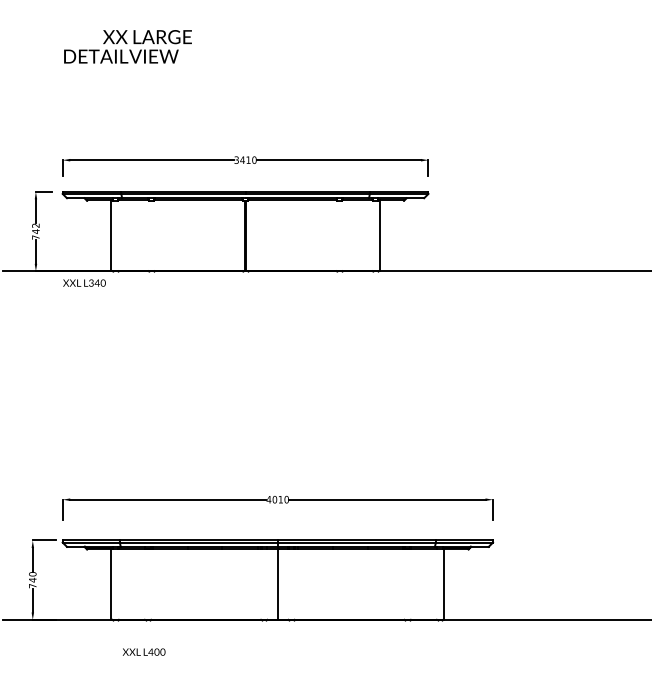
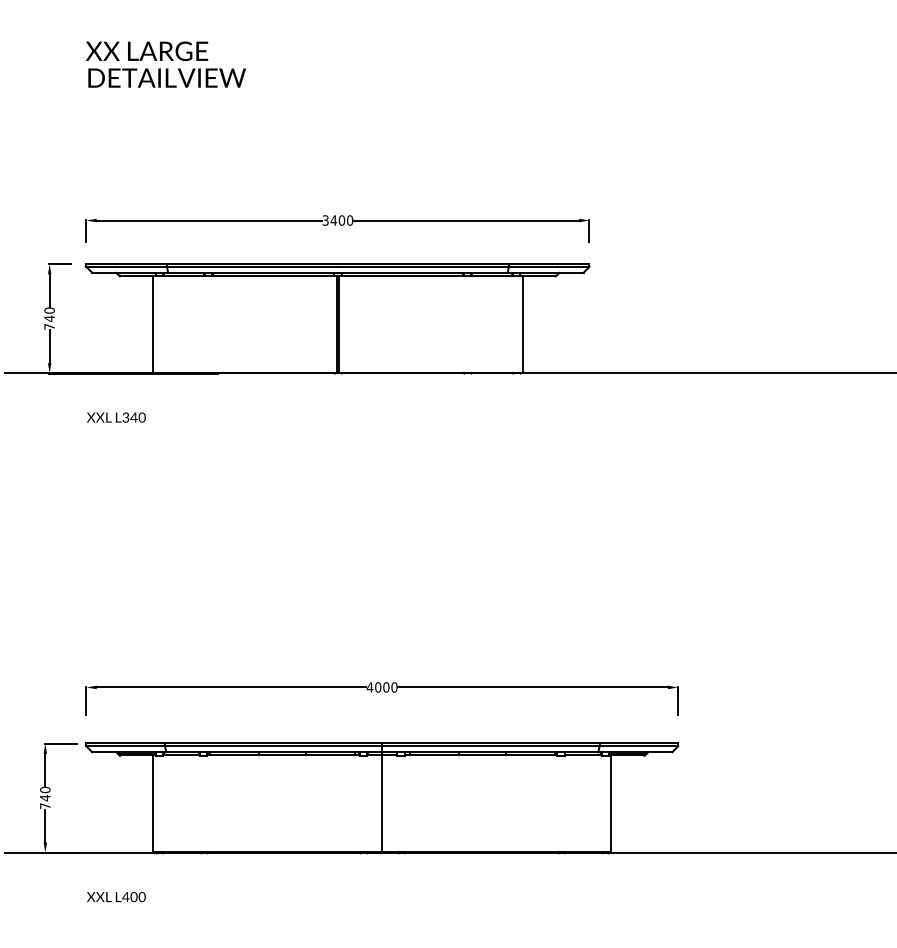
text: (147, 37) -> (147, 51), moved
text: (248, 160) -> (341, 220), 3410 -> 3400
text: (35, 225) -> (49, 310), 742 -> 740
text: (84, 283) -> (116, 417), moved
text: (280, 499) -> (386, 687), 4010 -> 4000
text: (144, 652) -> (116, 897), moved

